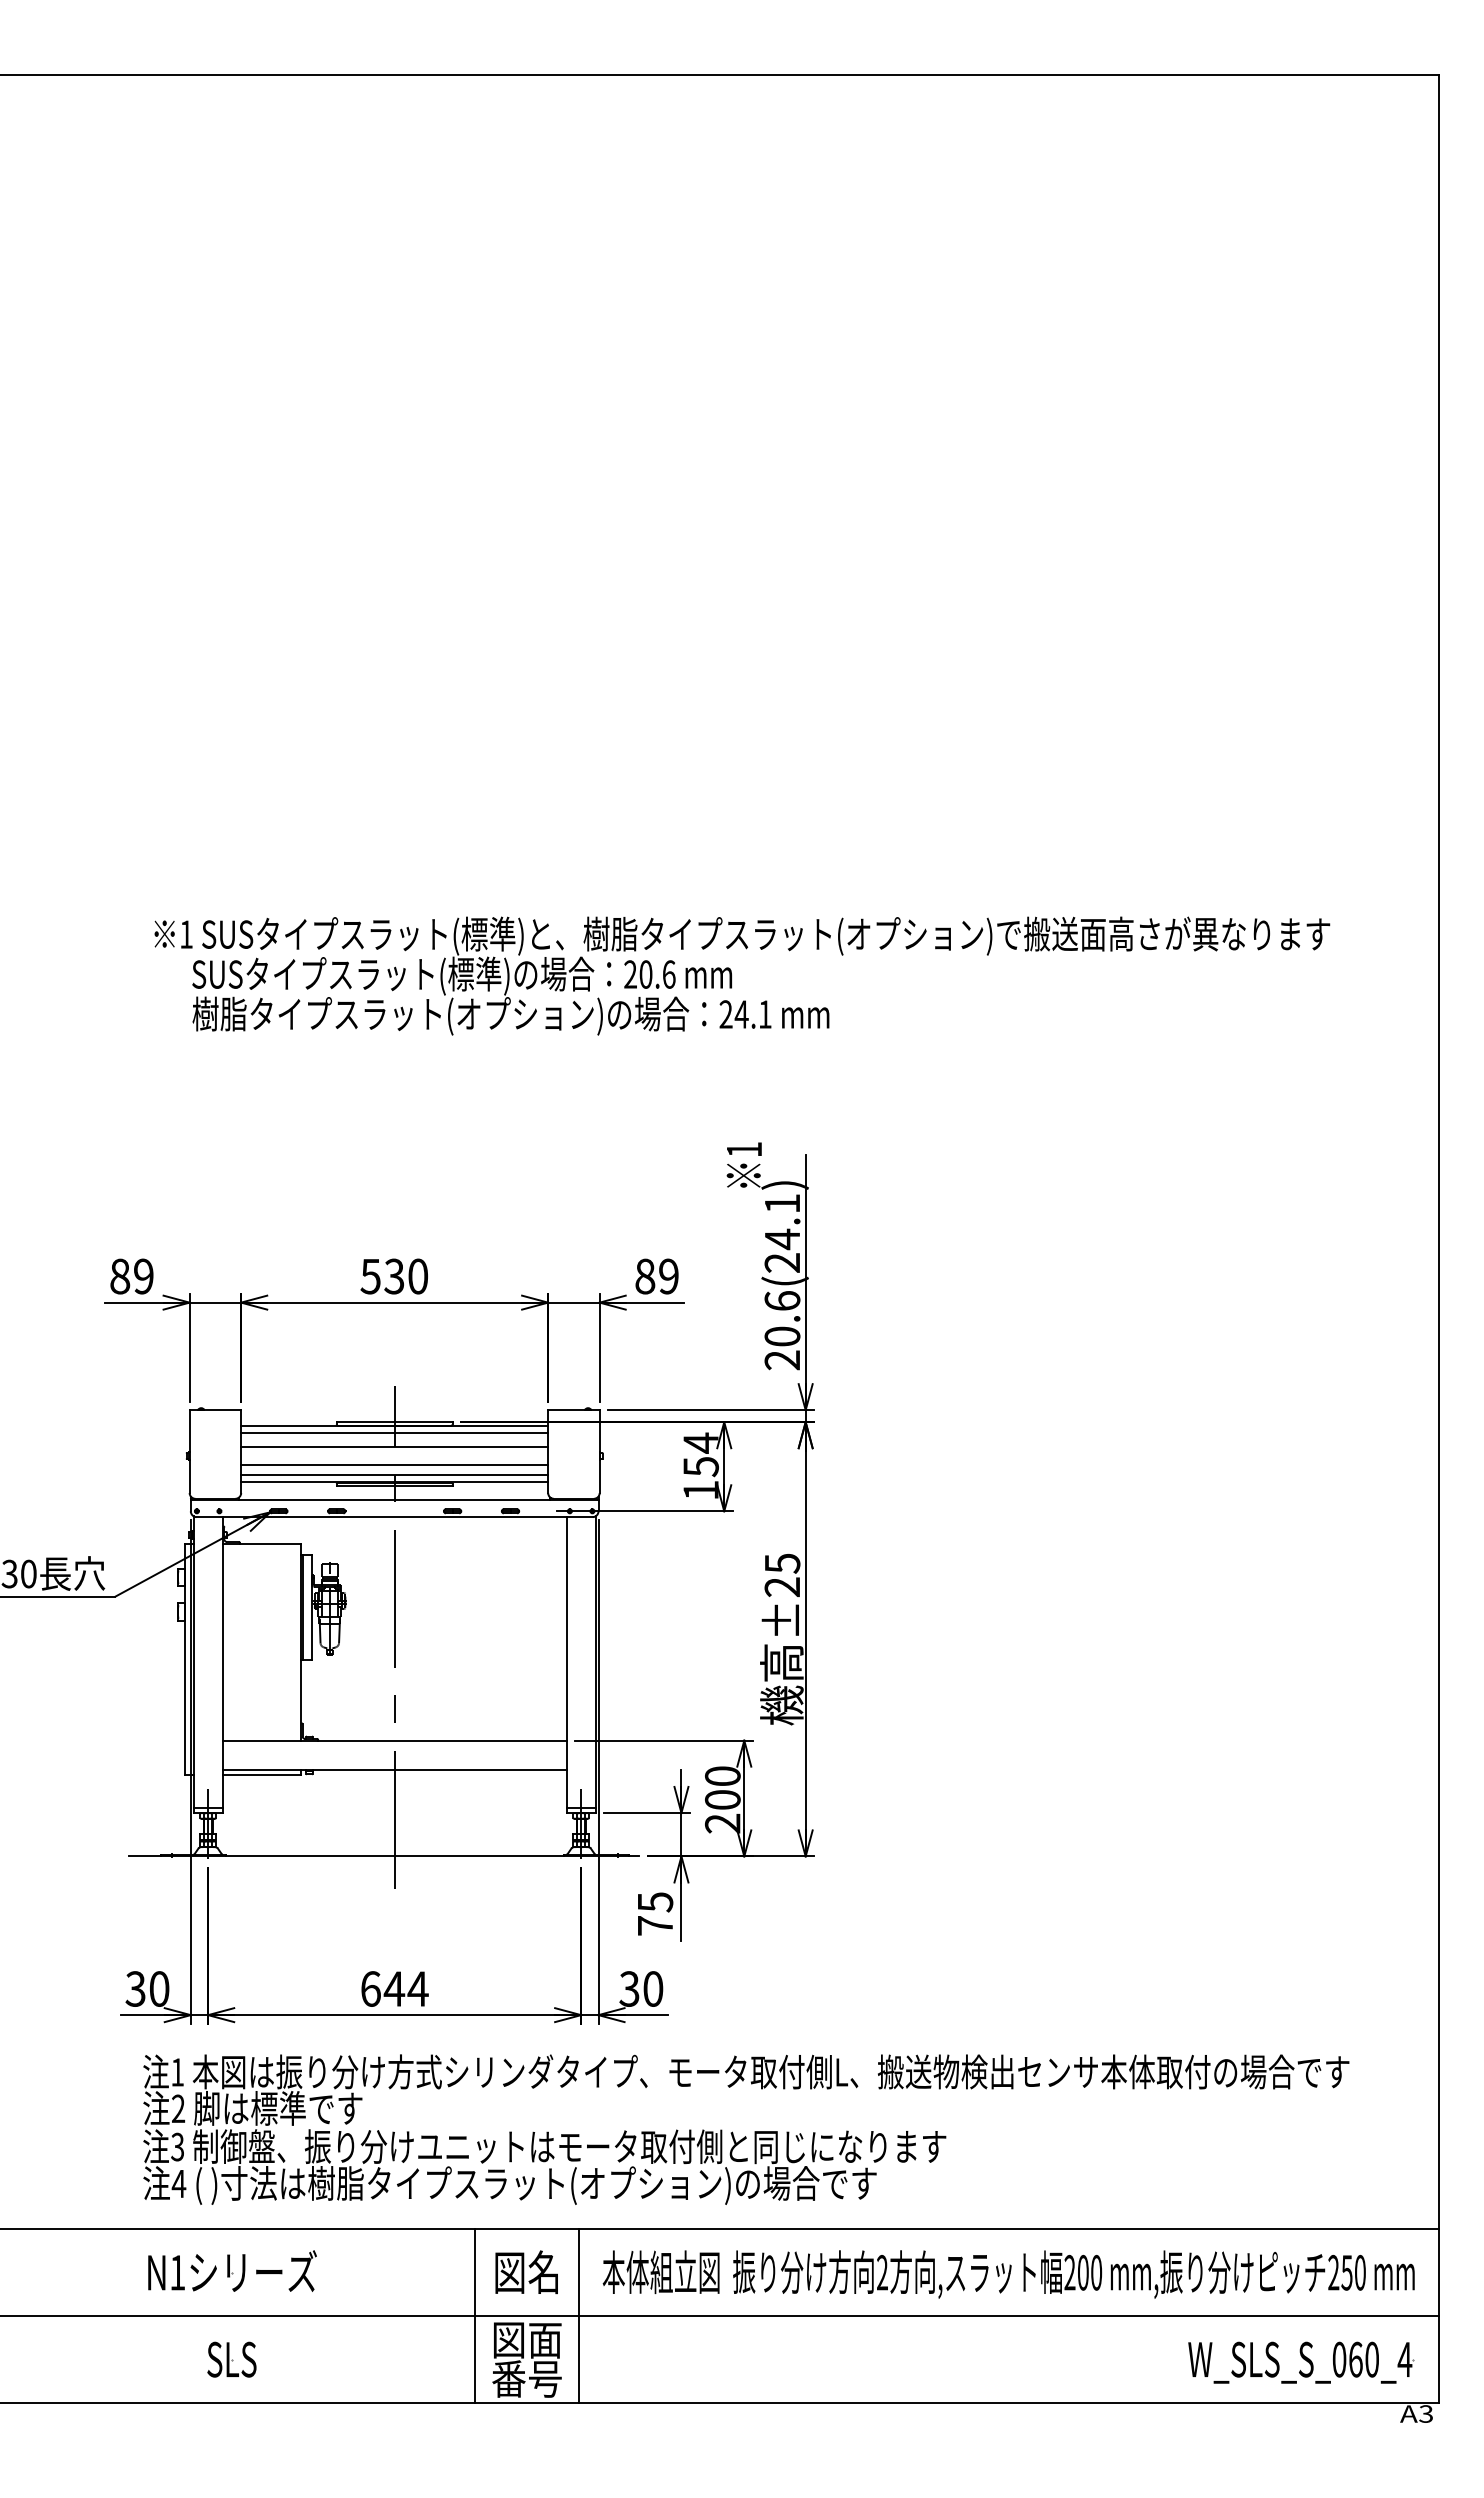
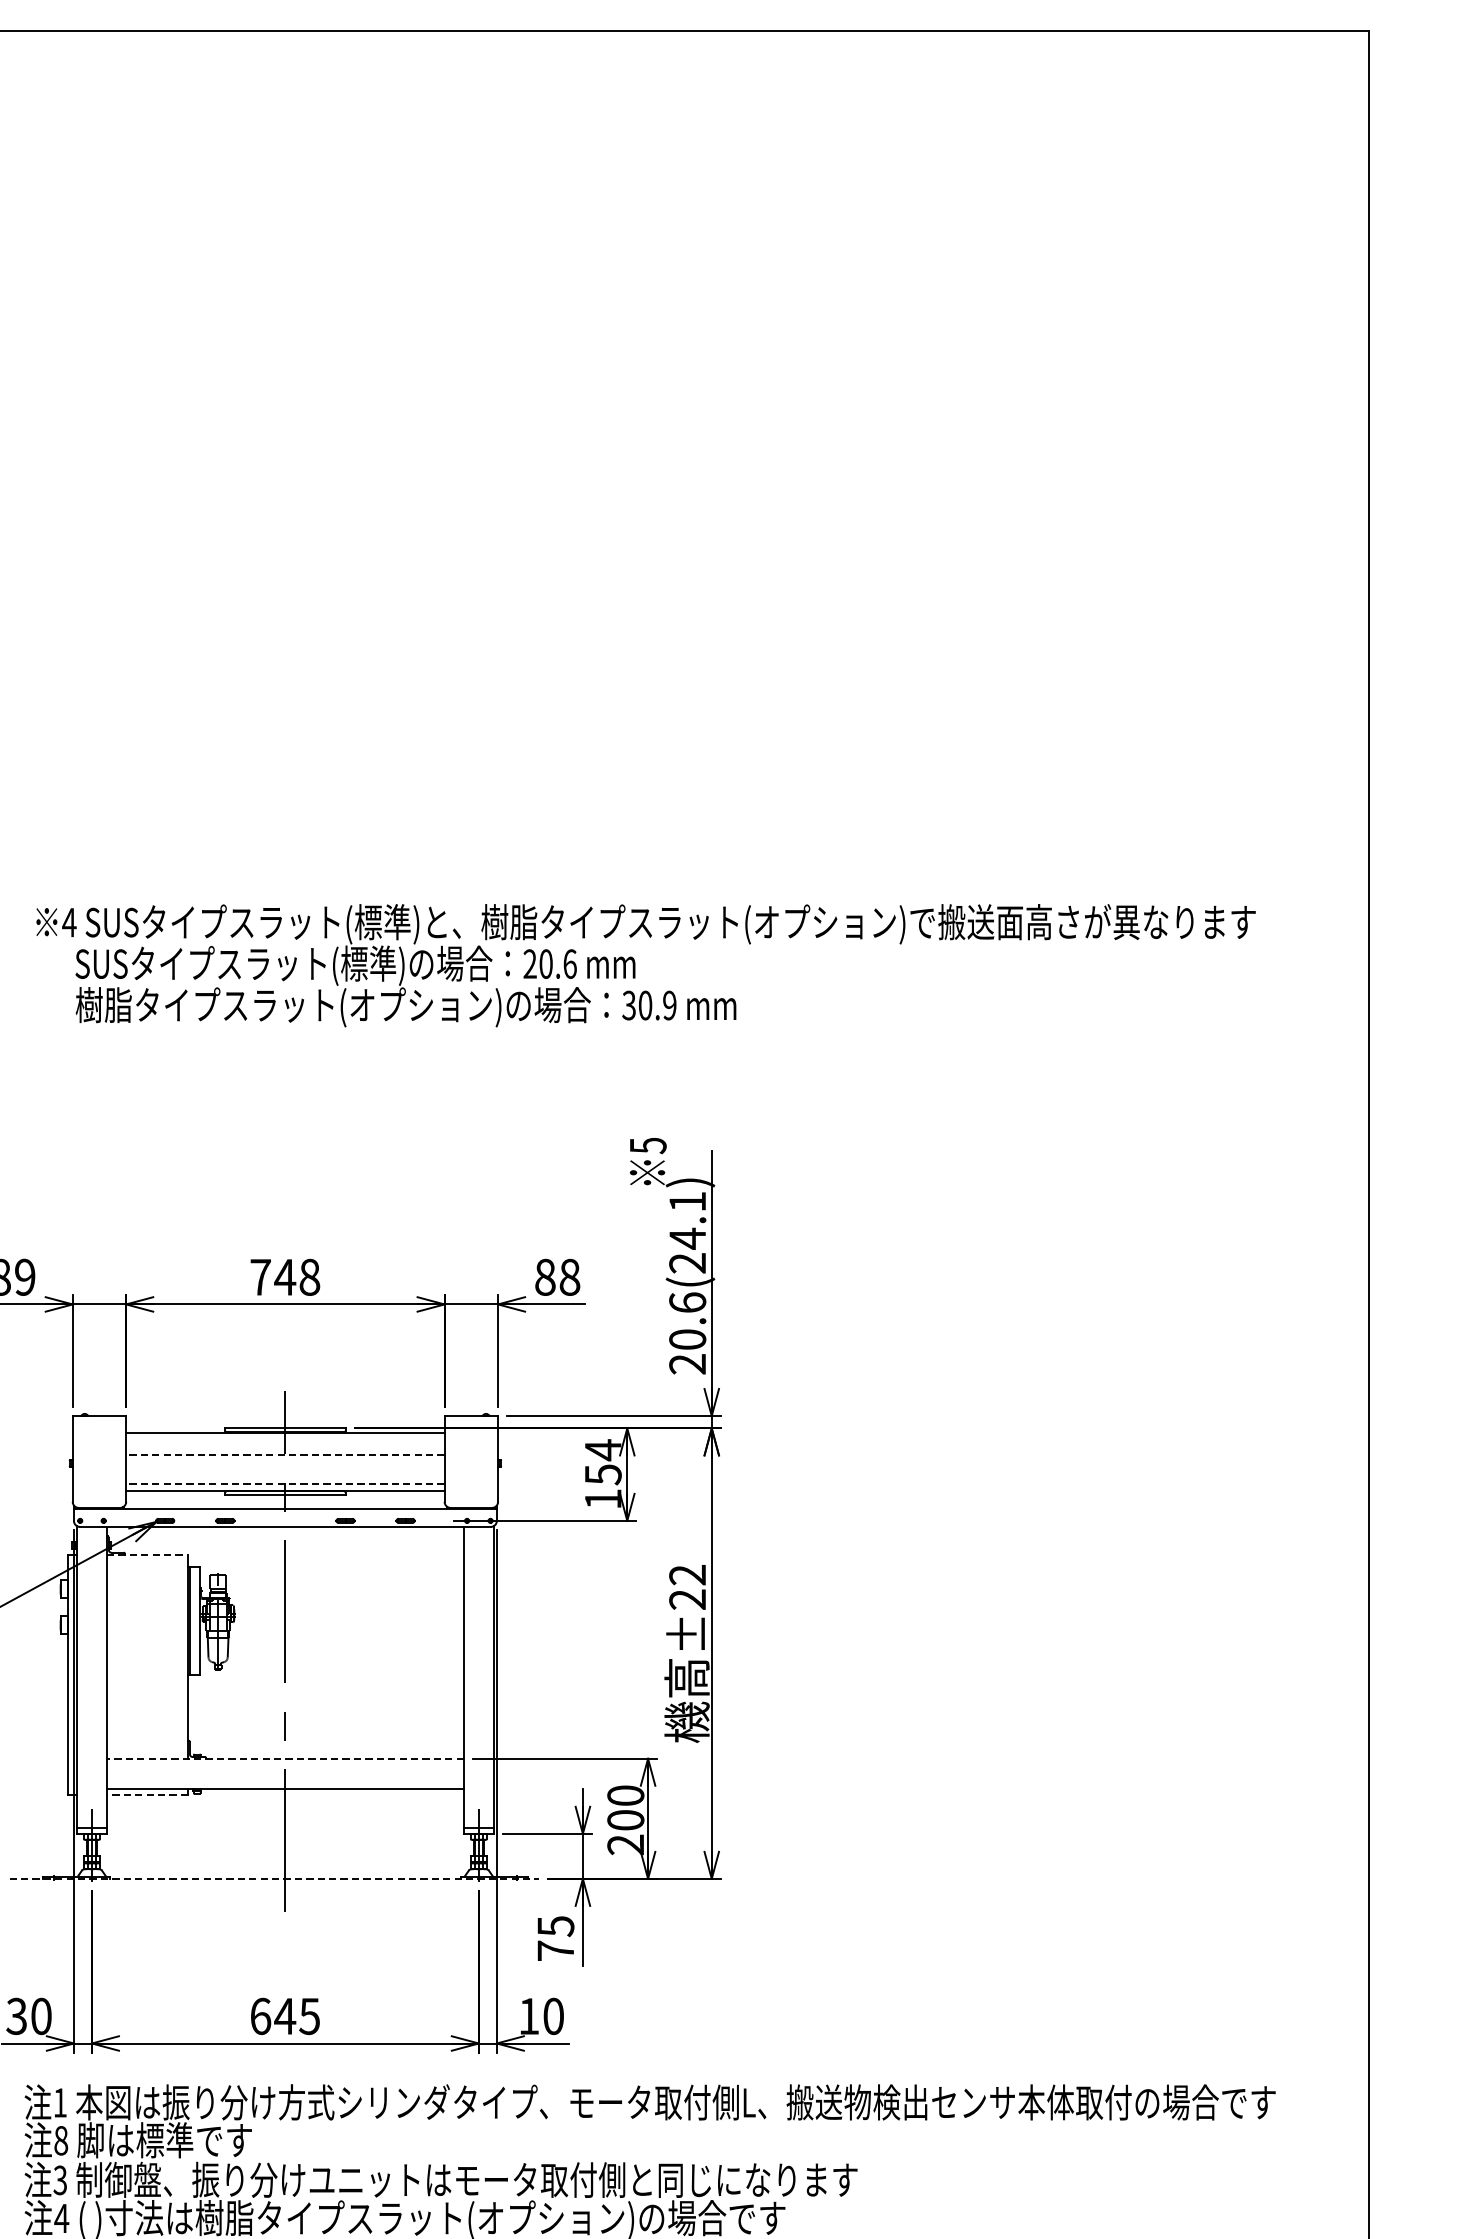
text: (186, 934) -> (69, 922), 1 -> 4
text: (745, 1014) -> (649, 1005), 24.1 -> 30.9
text: (744, 1149) -> (648, 1145), 1 -> 5
text: (394, 1276) -> (285, 1277), 530 -> 748
text: (668, 1276) -> (569, 1277), 89 -> 88
line: (394, 1433) -> (285, 1440), removed
line: (394, 1447) -> (285, 1454), solid -> dashed
line: (394, 1464) -> (285, 1472), removed
line: (394, 1475) -> (285, 1483), solid -> dashed
line: (262, 1543) -> (148, 1554), solid -> dashed
text: (782, 1563) -> (687, 1575), ±25 -> ±22
line: (394, 1740) -> (285, 1758), solid -> dashed
line: (261, 1775) -> (147, 1794), solid -> dashed
line: (384, 1856) -> (274, 1878), solid -> dashed
text: (417, 1988) -> (309, 2015), 644 -> 645
text: (629, 1988) -> (529, 2015), 30 -> 10
text: (178, 2108) -> (61, 2140), 2 -> 8

